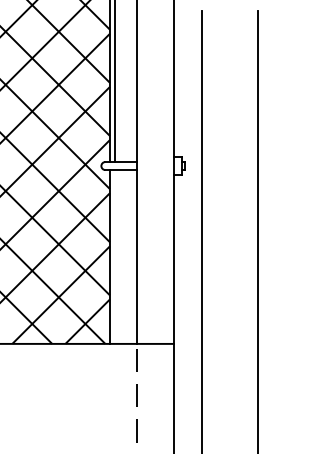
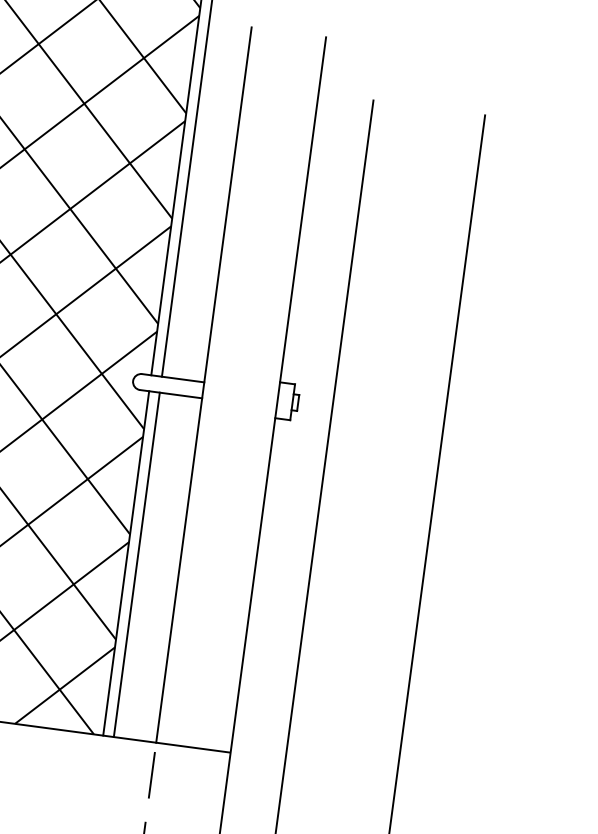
line: (115, 256) -> (137, 563), added

